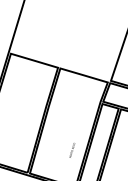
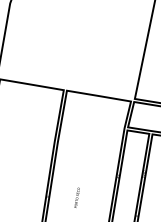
text: (72, 150) -> (77, 197), moved

